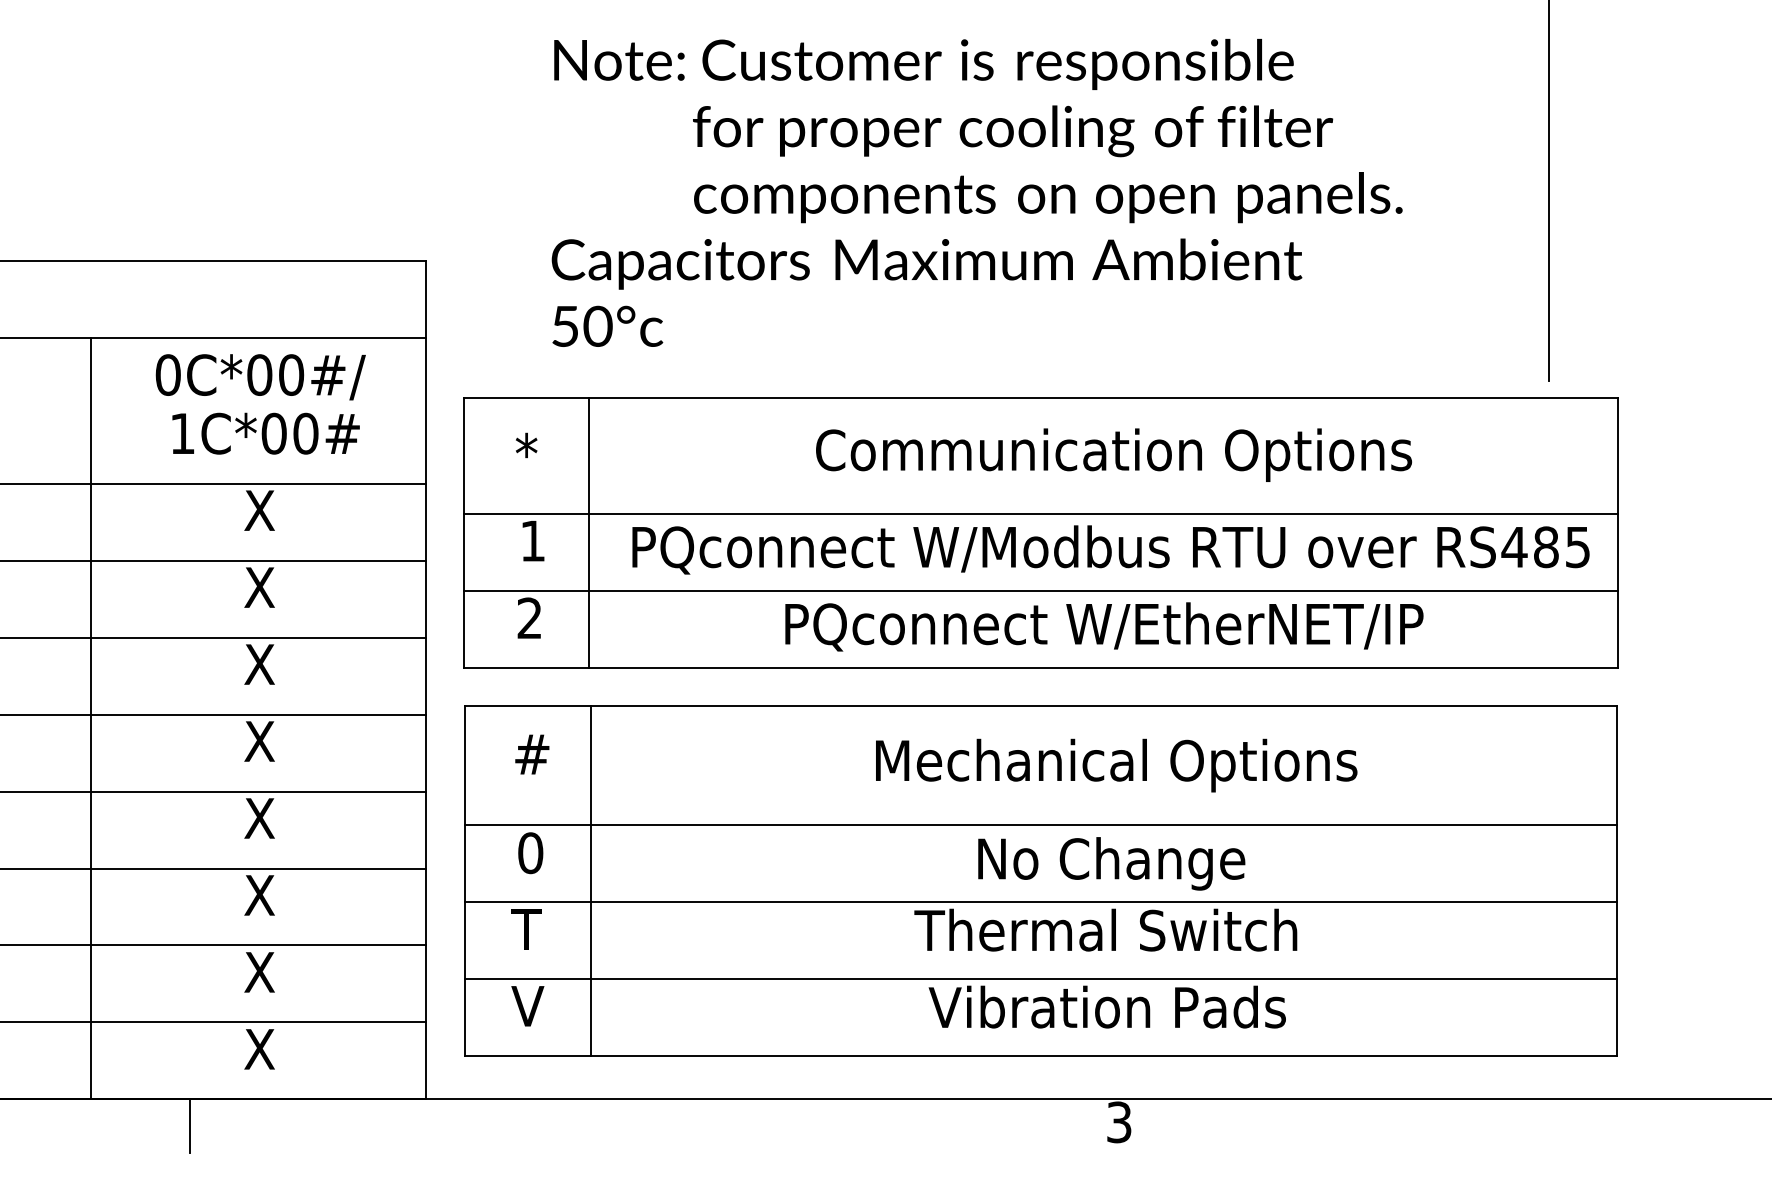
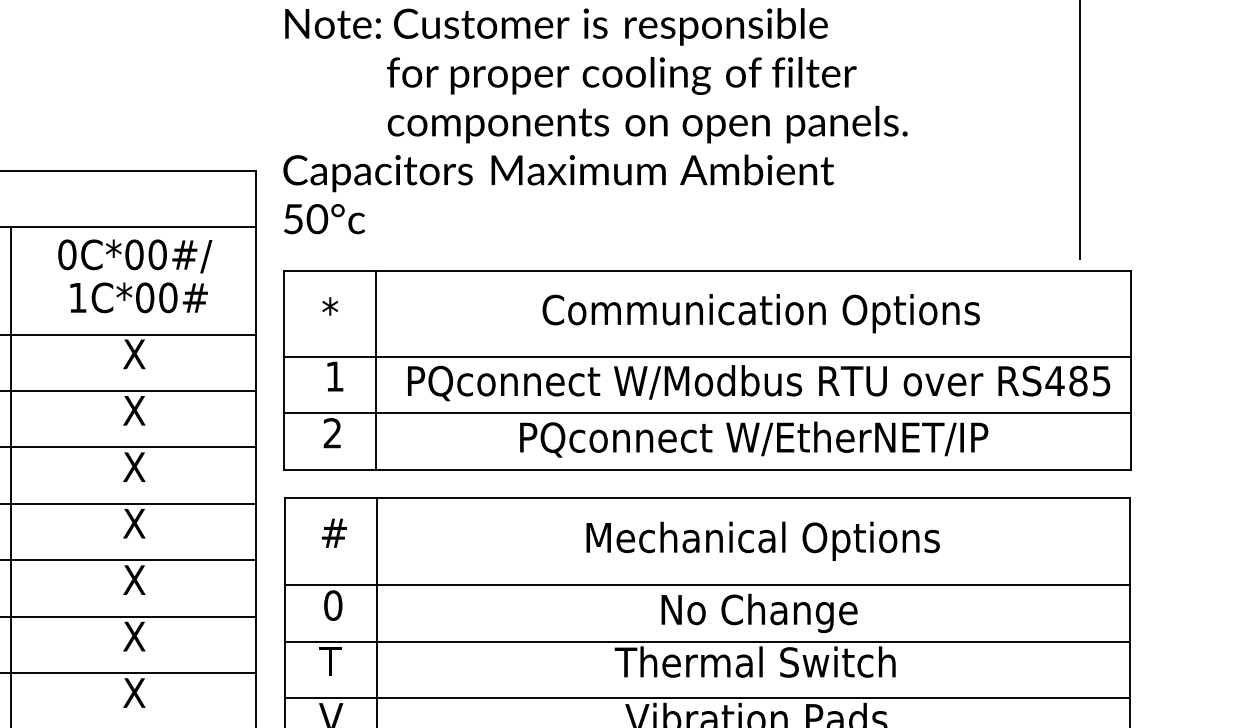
text: (976, 192) -> (595, 120), moved

